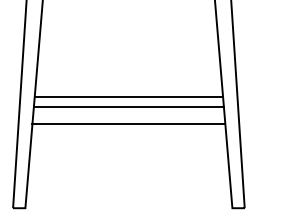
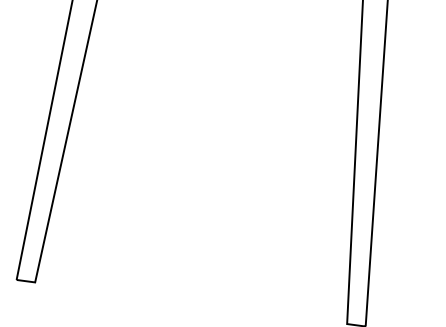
line: (128, 96) -> (213, 134), removed
line: (128, 106) -> (210, 149), removed
line: (128, 123) -> (207, 175), removed

